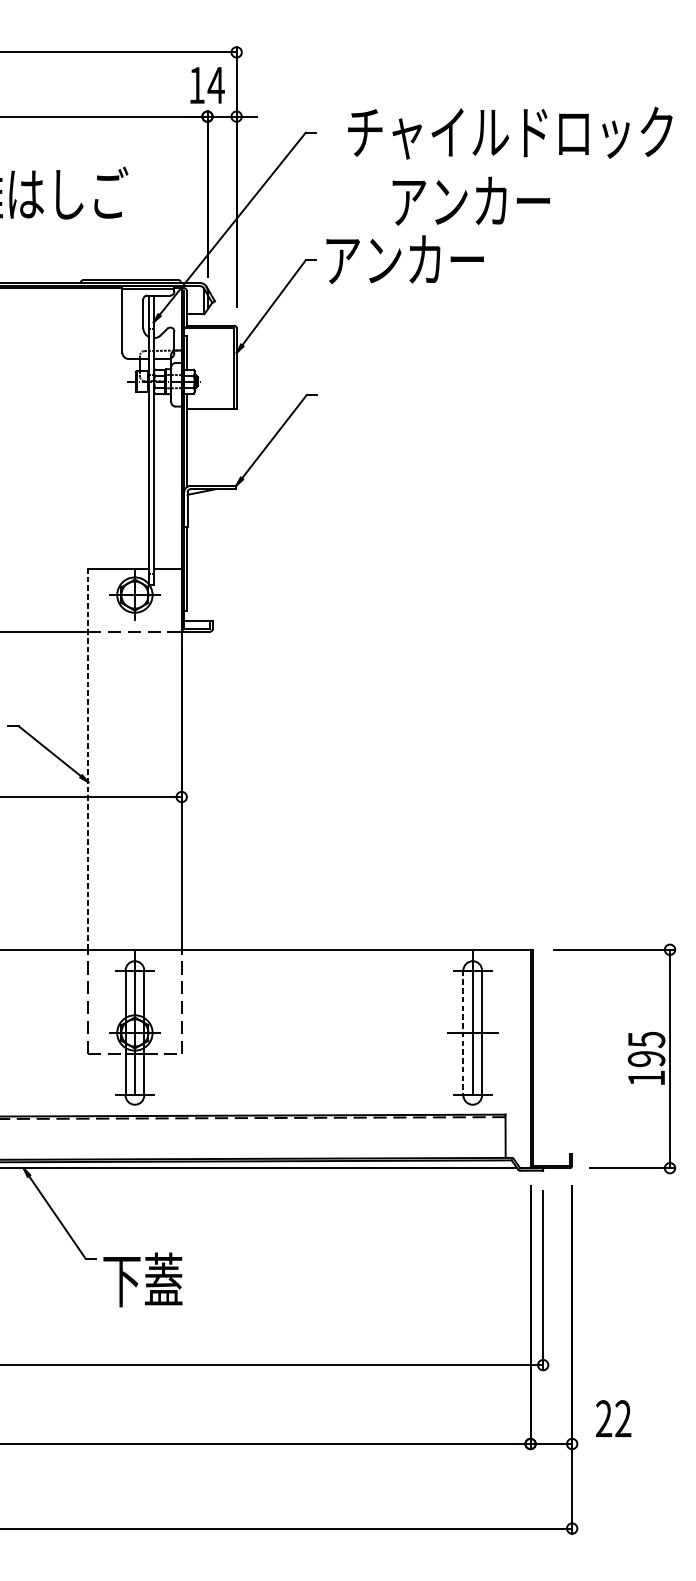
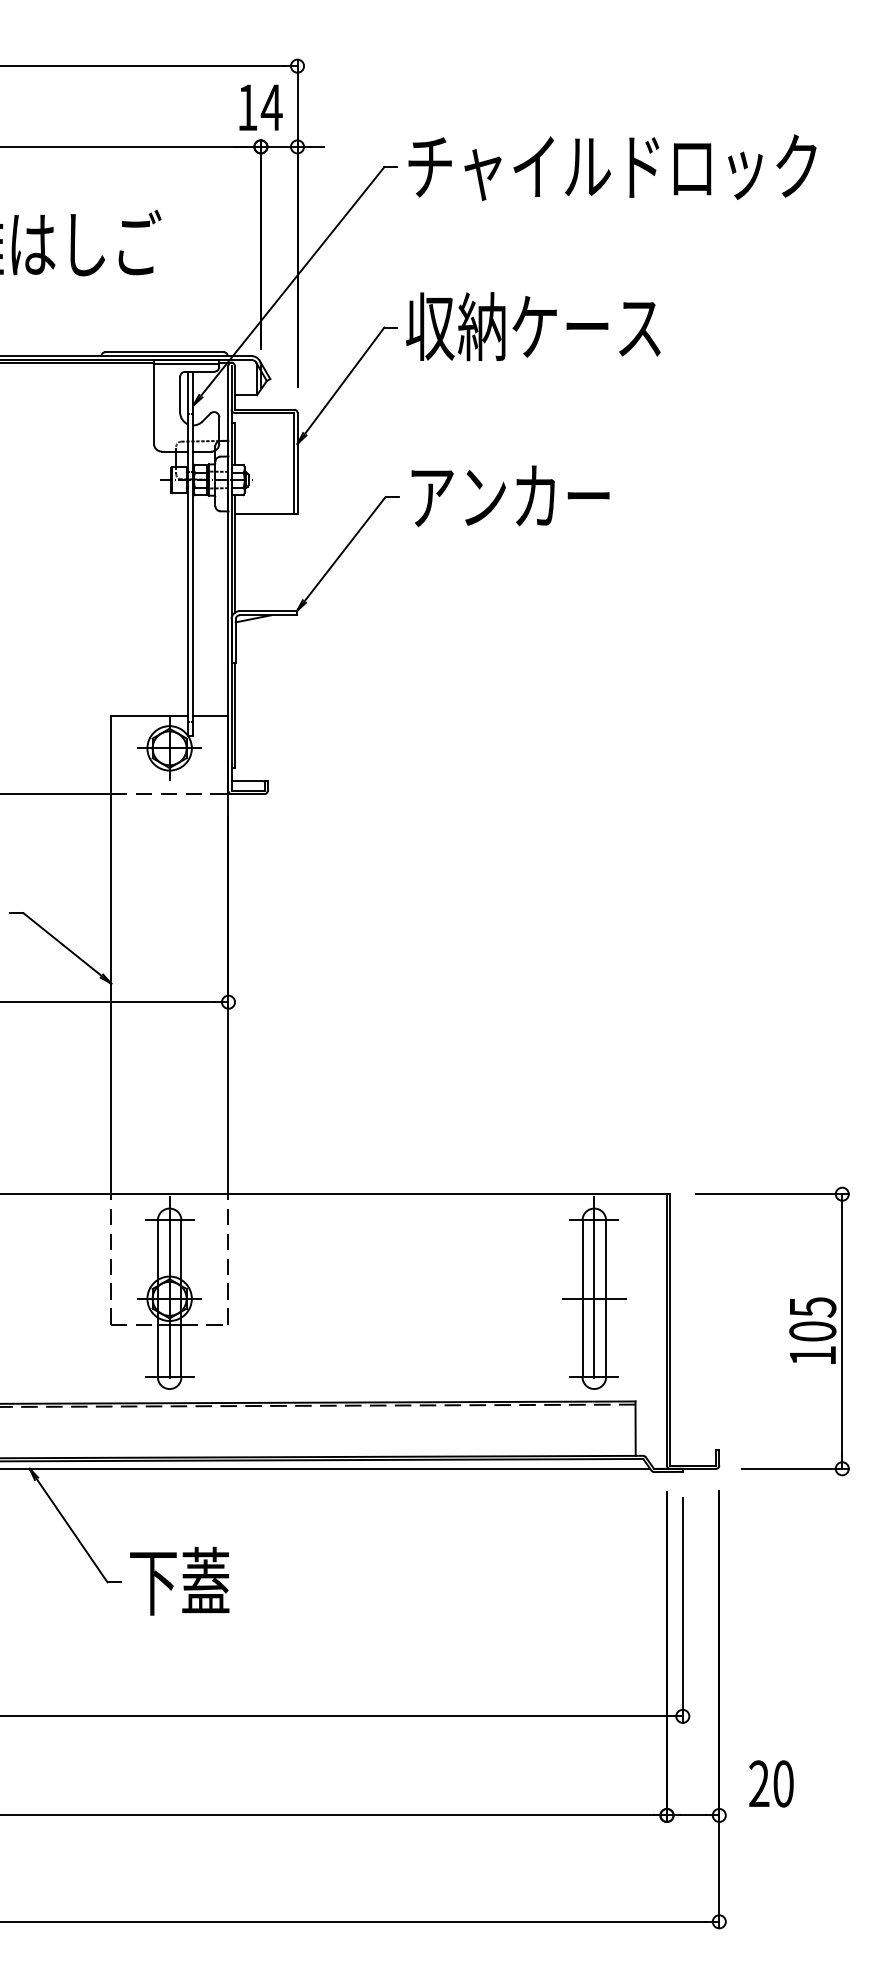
text: (510, 133) -> (612, 167), moved
text: (471, 200) -> (510, 495), moved
text: (424, 259) -> (533, 326), アンカー -> 収納ケース
line: (87, 759) -> (110, 954), dashed -> solid
line: (463, 1033) -> (582, 1299), dashed -> solid
text: (646, 1058) -> (812, 1331), 195 -> 105
text: (142, 1279) -> (179, 1580), moved
text: (623, 1418) -> (783, 1783), 22 -> 20

